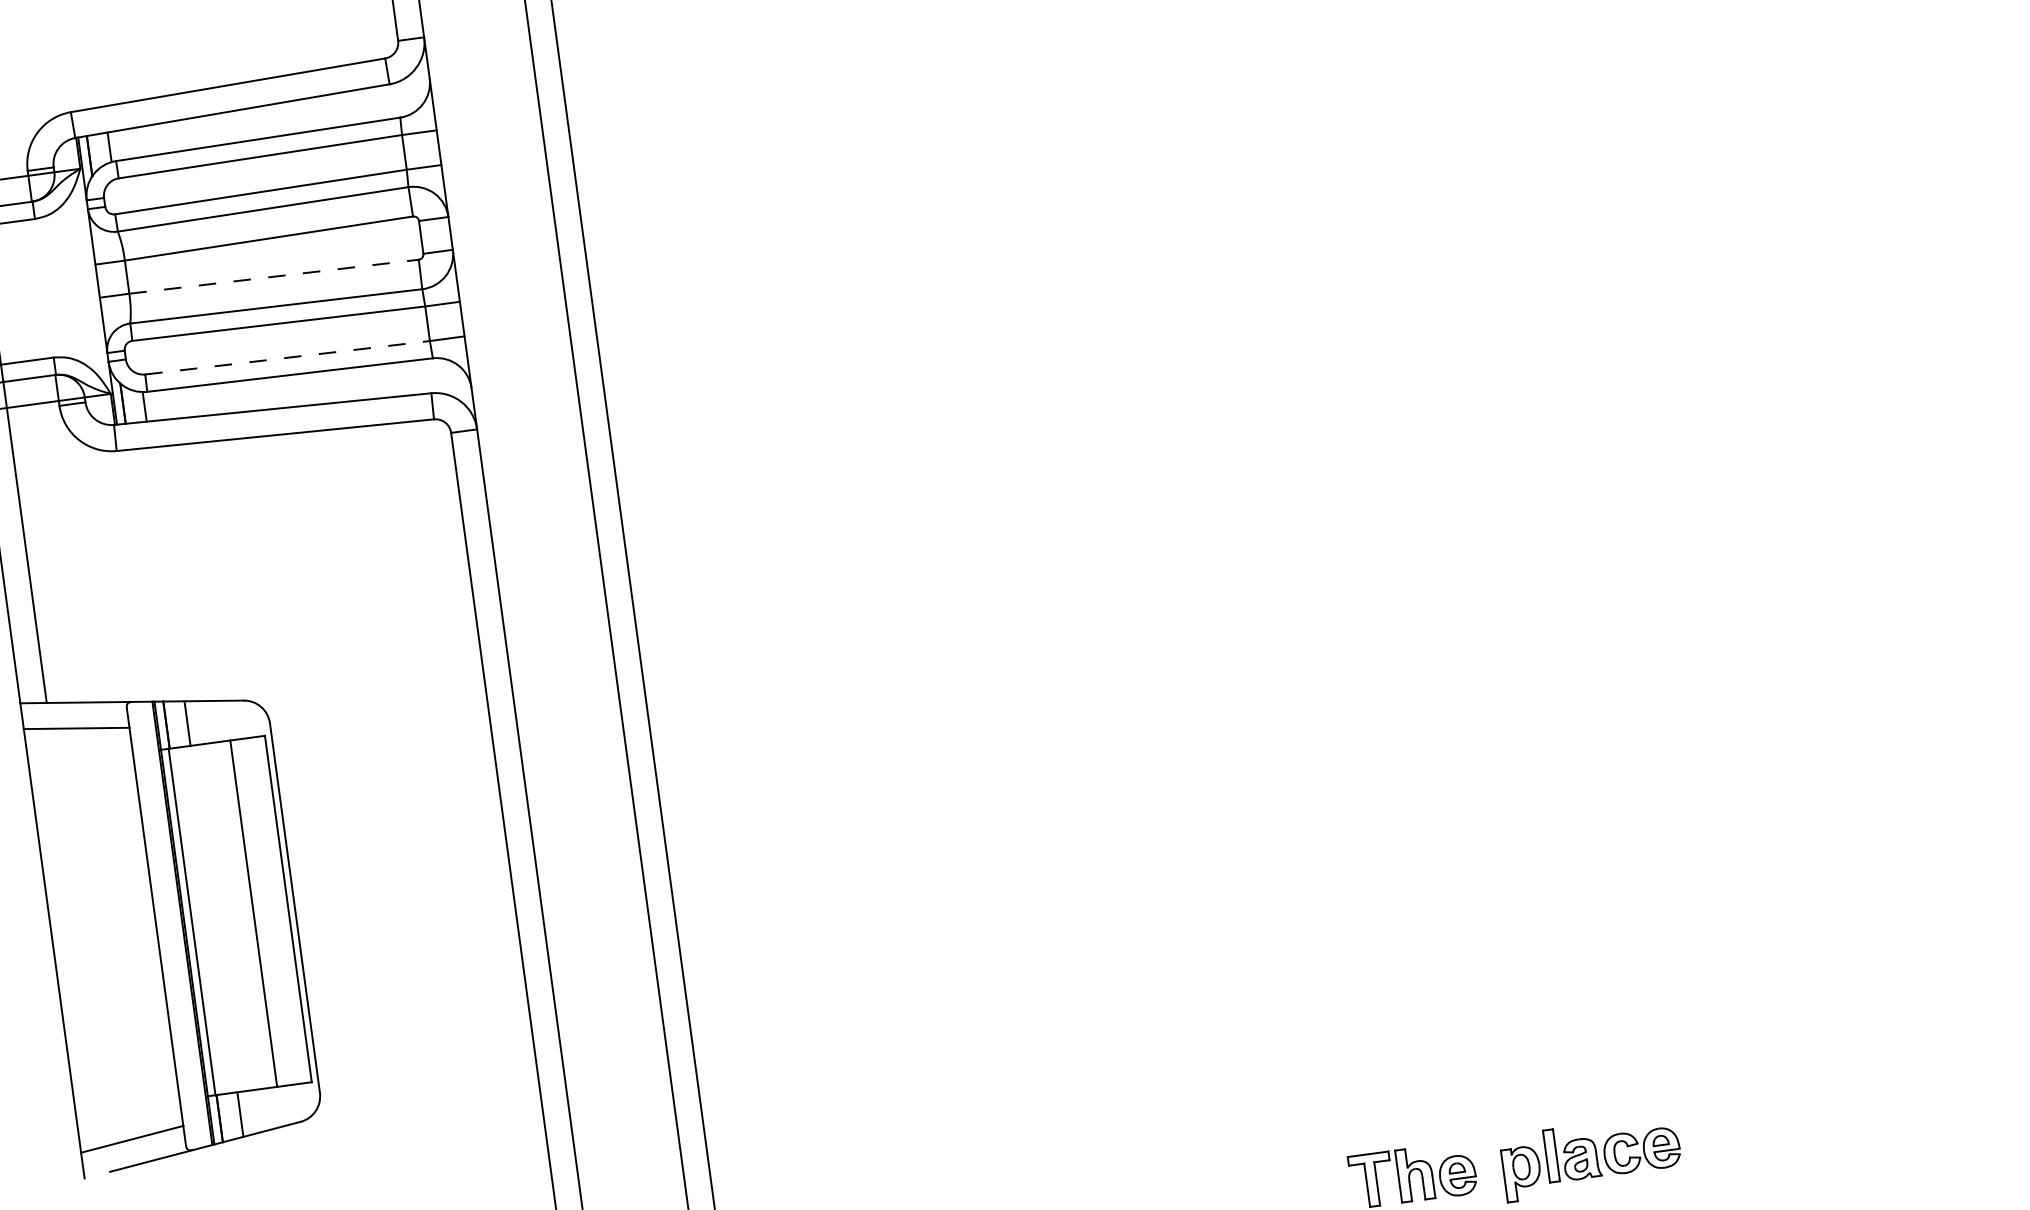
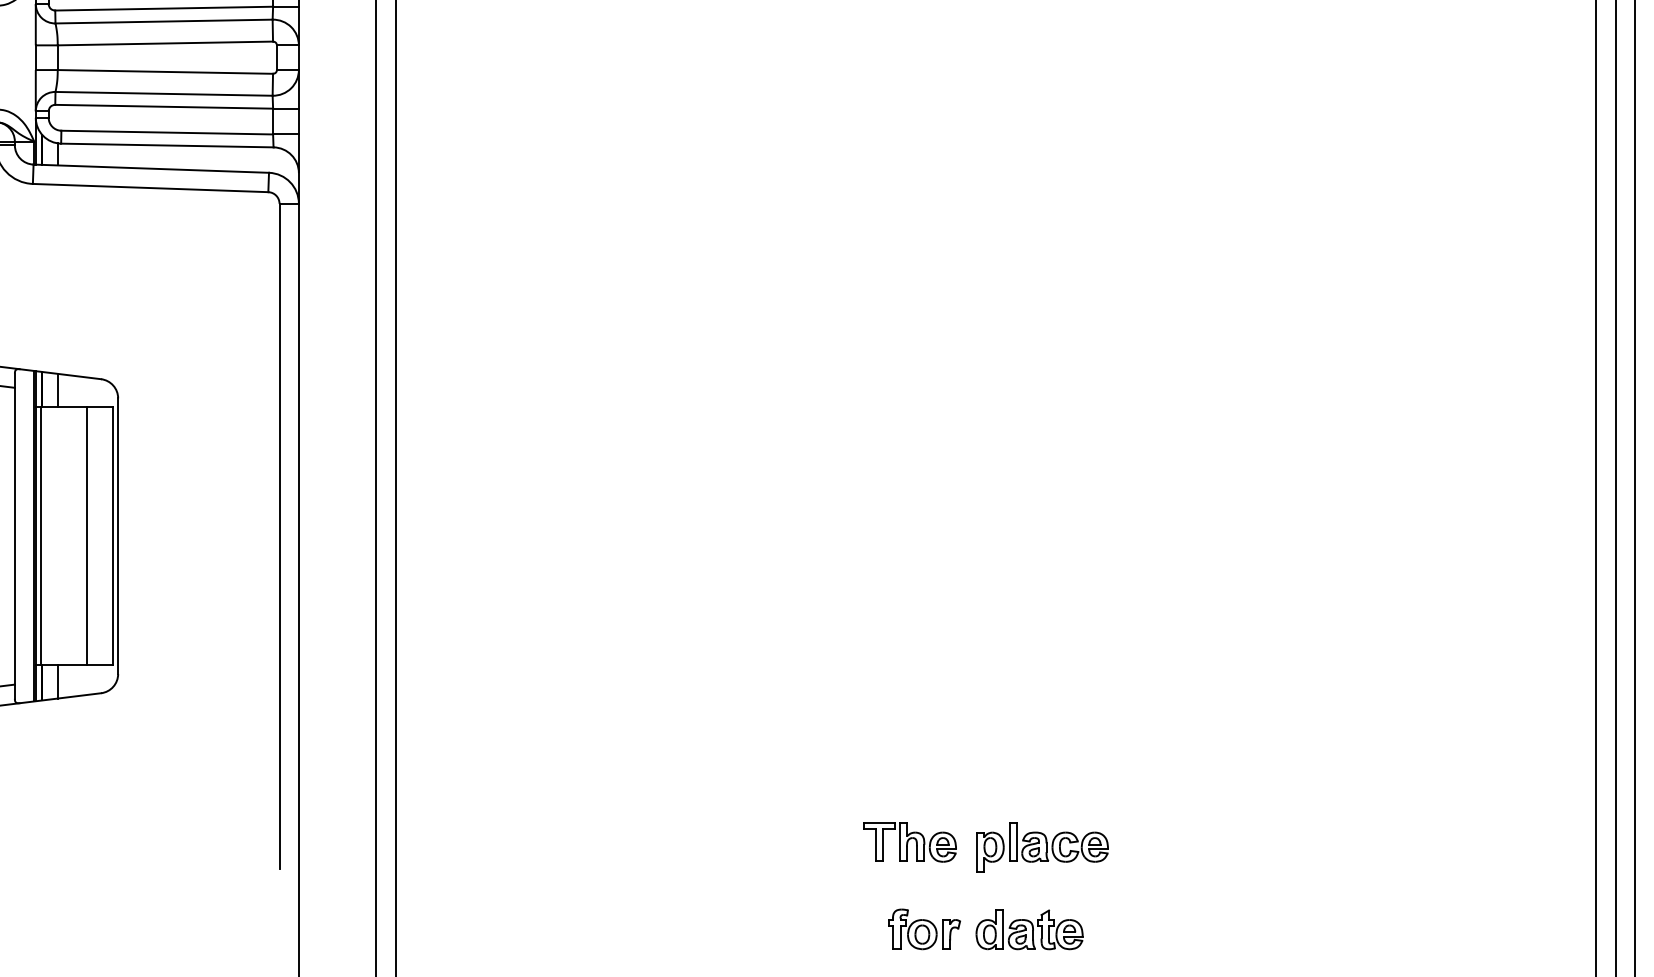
line: (274, 276) -> (165, 71), dashed -> solid
line: (287, 357) -> (167, 132), dashed -> solid

